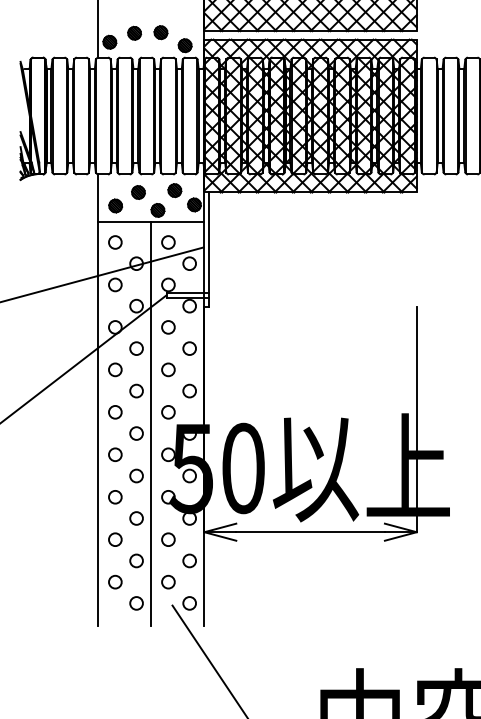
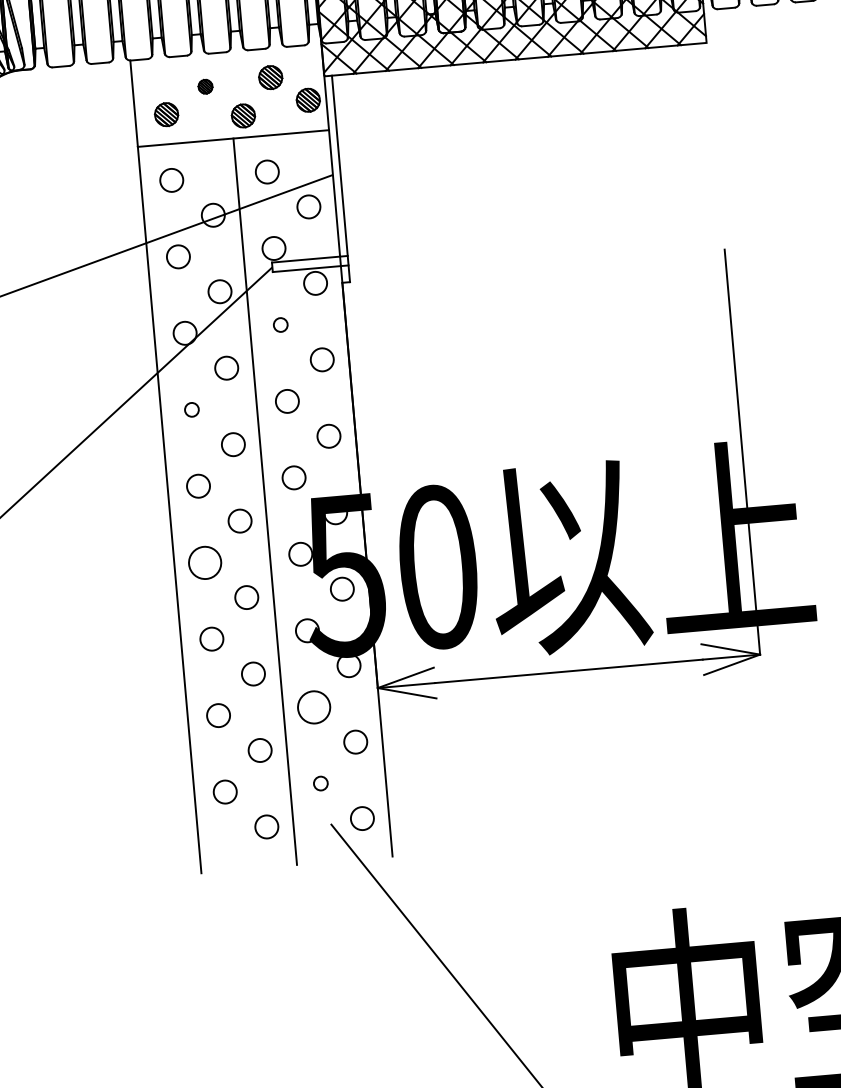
part: (138, 192) -> (205, 86), size x0.6
circle: (168, 327) -> (280, 325), size x0.6
circle: (115, 369) -> (192, 409), size x0.6
circle: (115, 454) -> (205, 562), size x1.4
circle: (168, 539) -> (314, 706), size x1.4
circle: (168, 581) -> (320, 782), size x0.6

